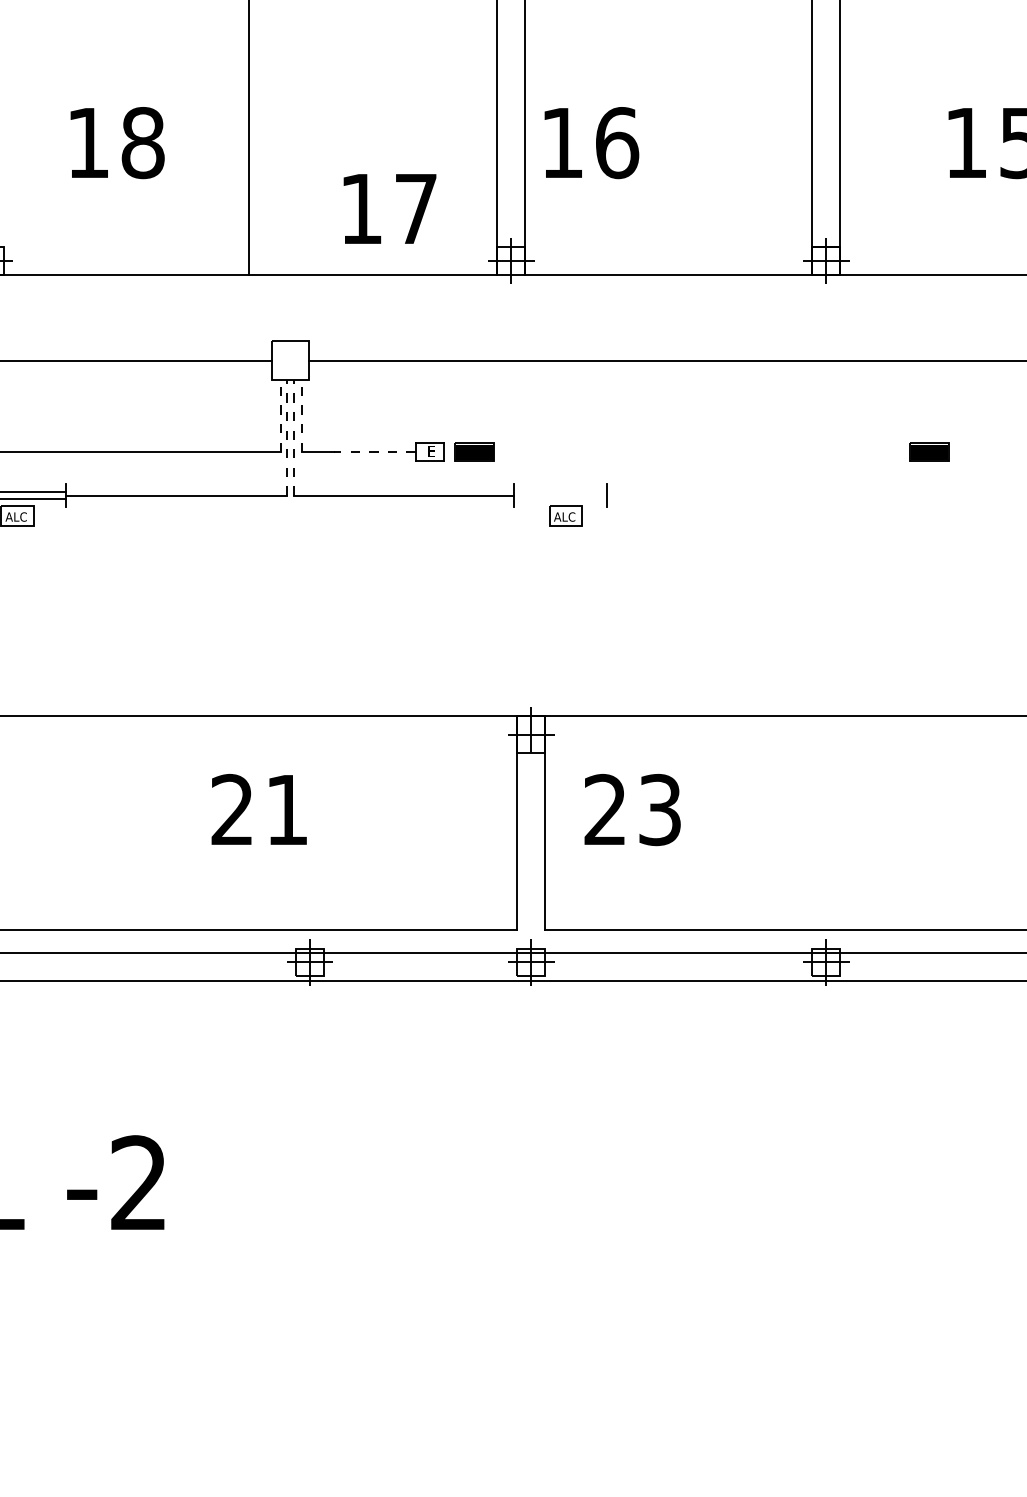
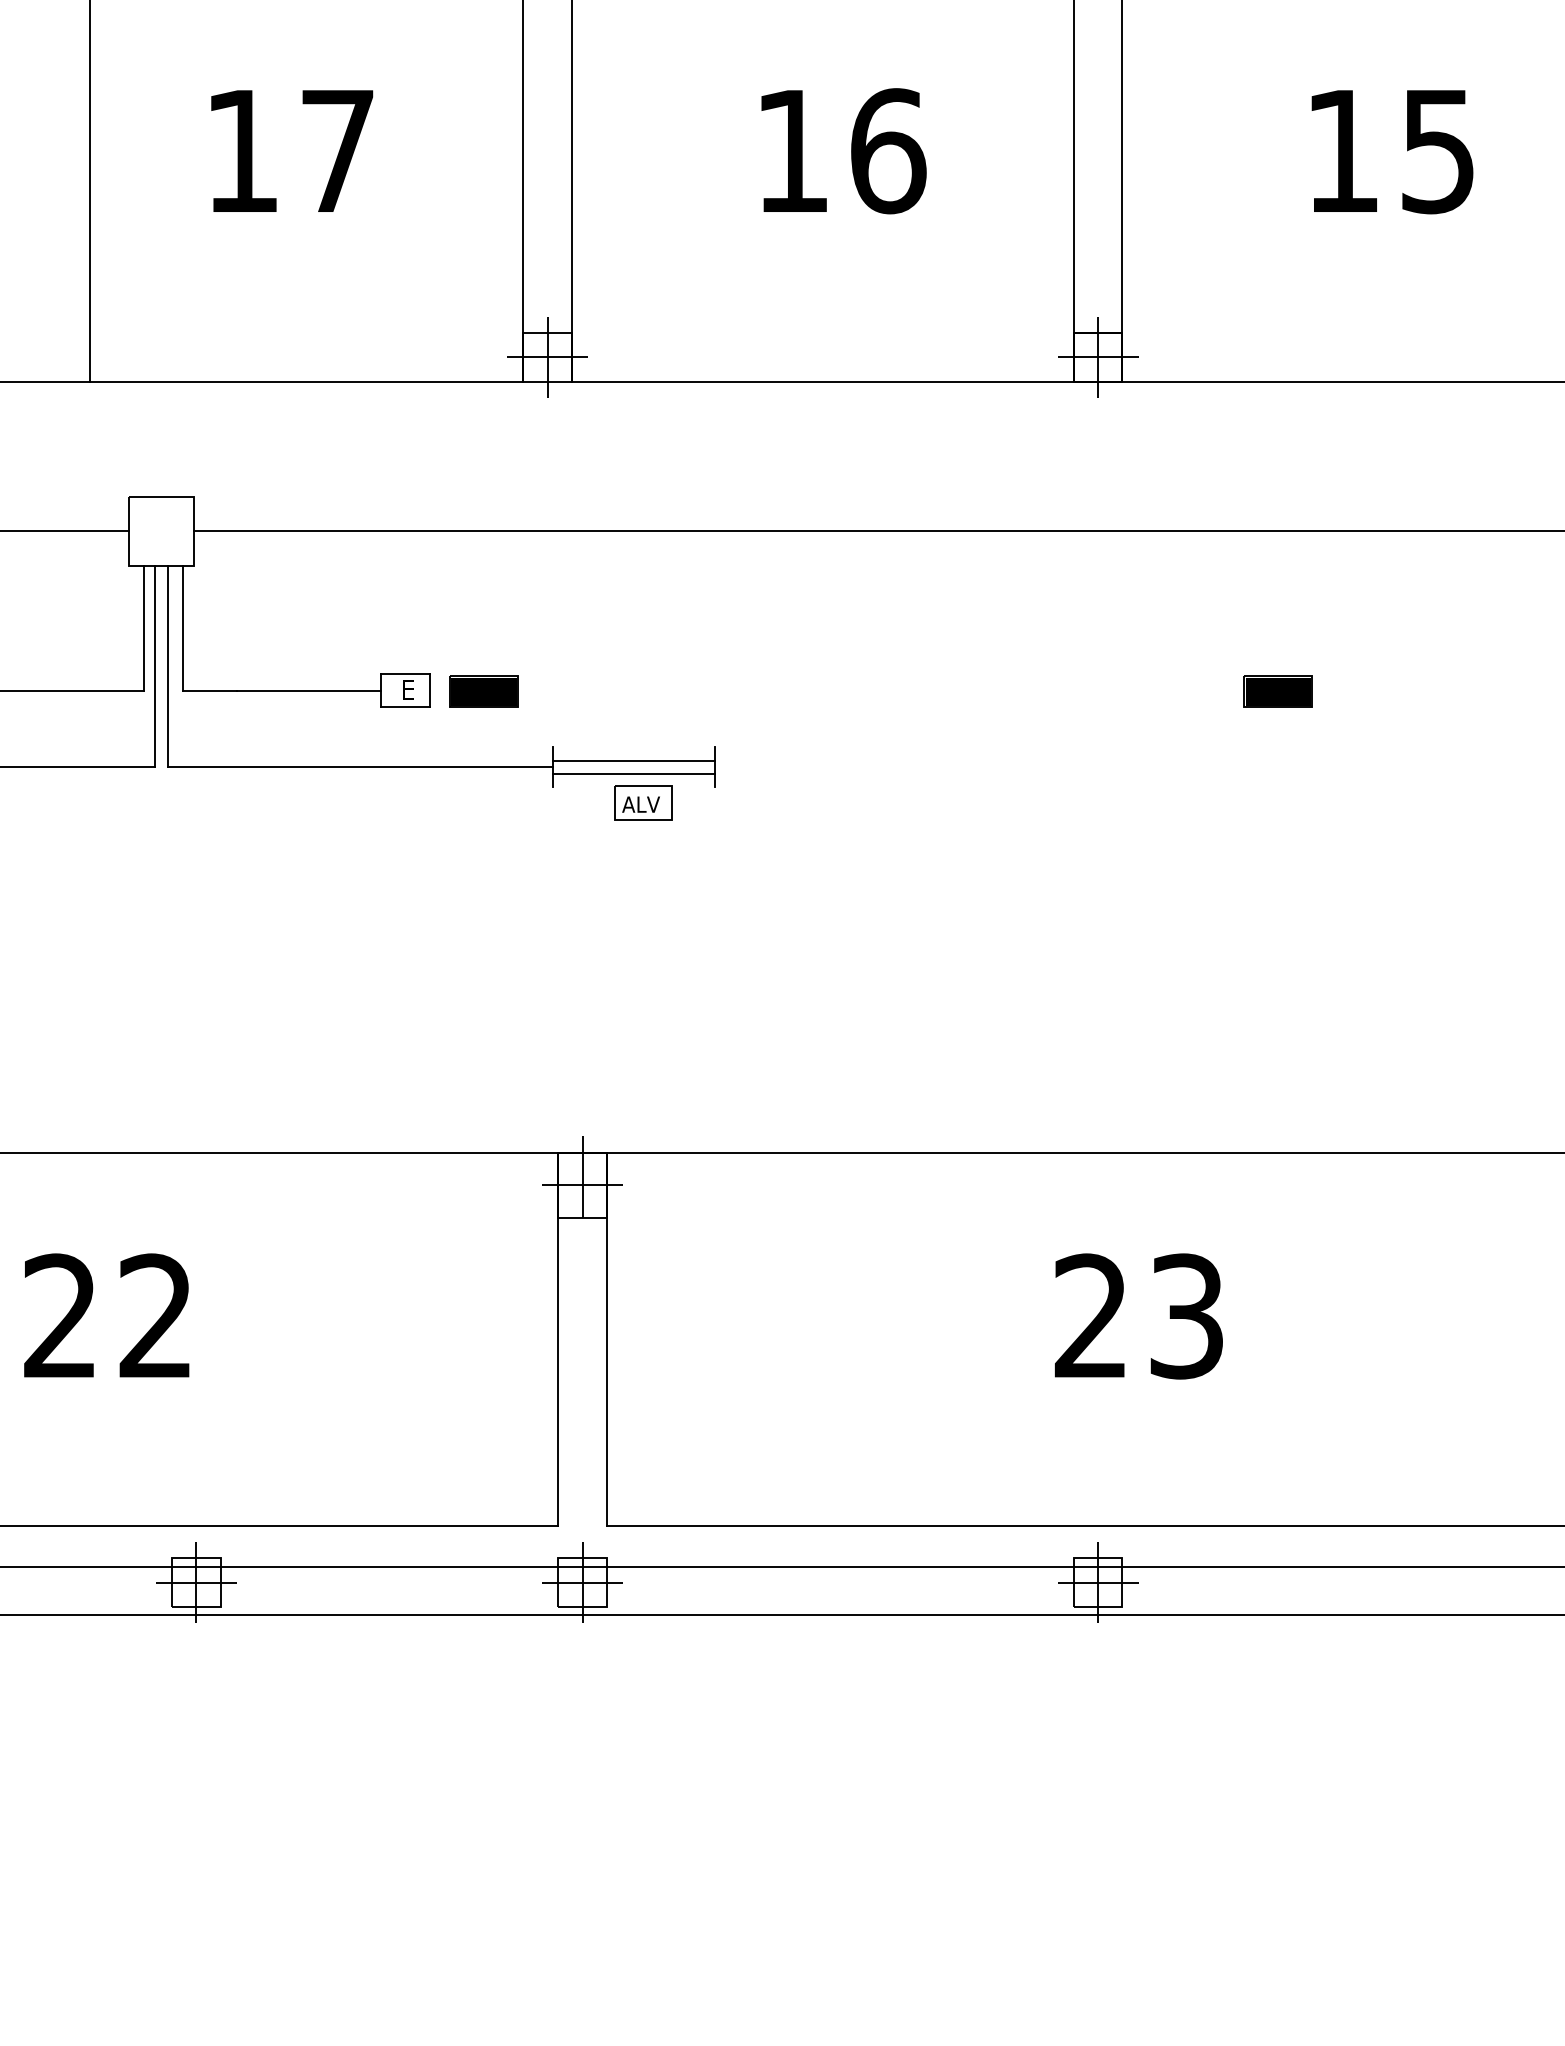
text: (591, 143) -> (843, 152), moved
text: (389, 208) -> (291, 150), moved
line: (280, 416) -> (144, 628), dashed -> solid
line: (302, 416) -> (182, 628), dashed -> solid
line: (286, 437) -> (154, 665), dashed -> solid
line: (293, 437) -> (167, 665), dashed -> solid
line: (374, 451) -> (308, 690), dashed -> solid
line: (560, 491) -> (633, 760), added
line: (560, 499) -> (633, 774), added
text: (571, 516) -> (652, 803), ALC -> ALV
text: (286, 808) -> (154, 1313), 21 -> 22
text: (632, 810) -> (1138, 1317), moved

